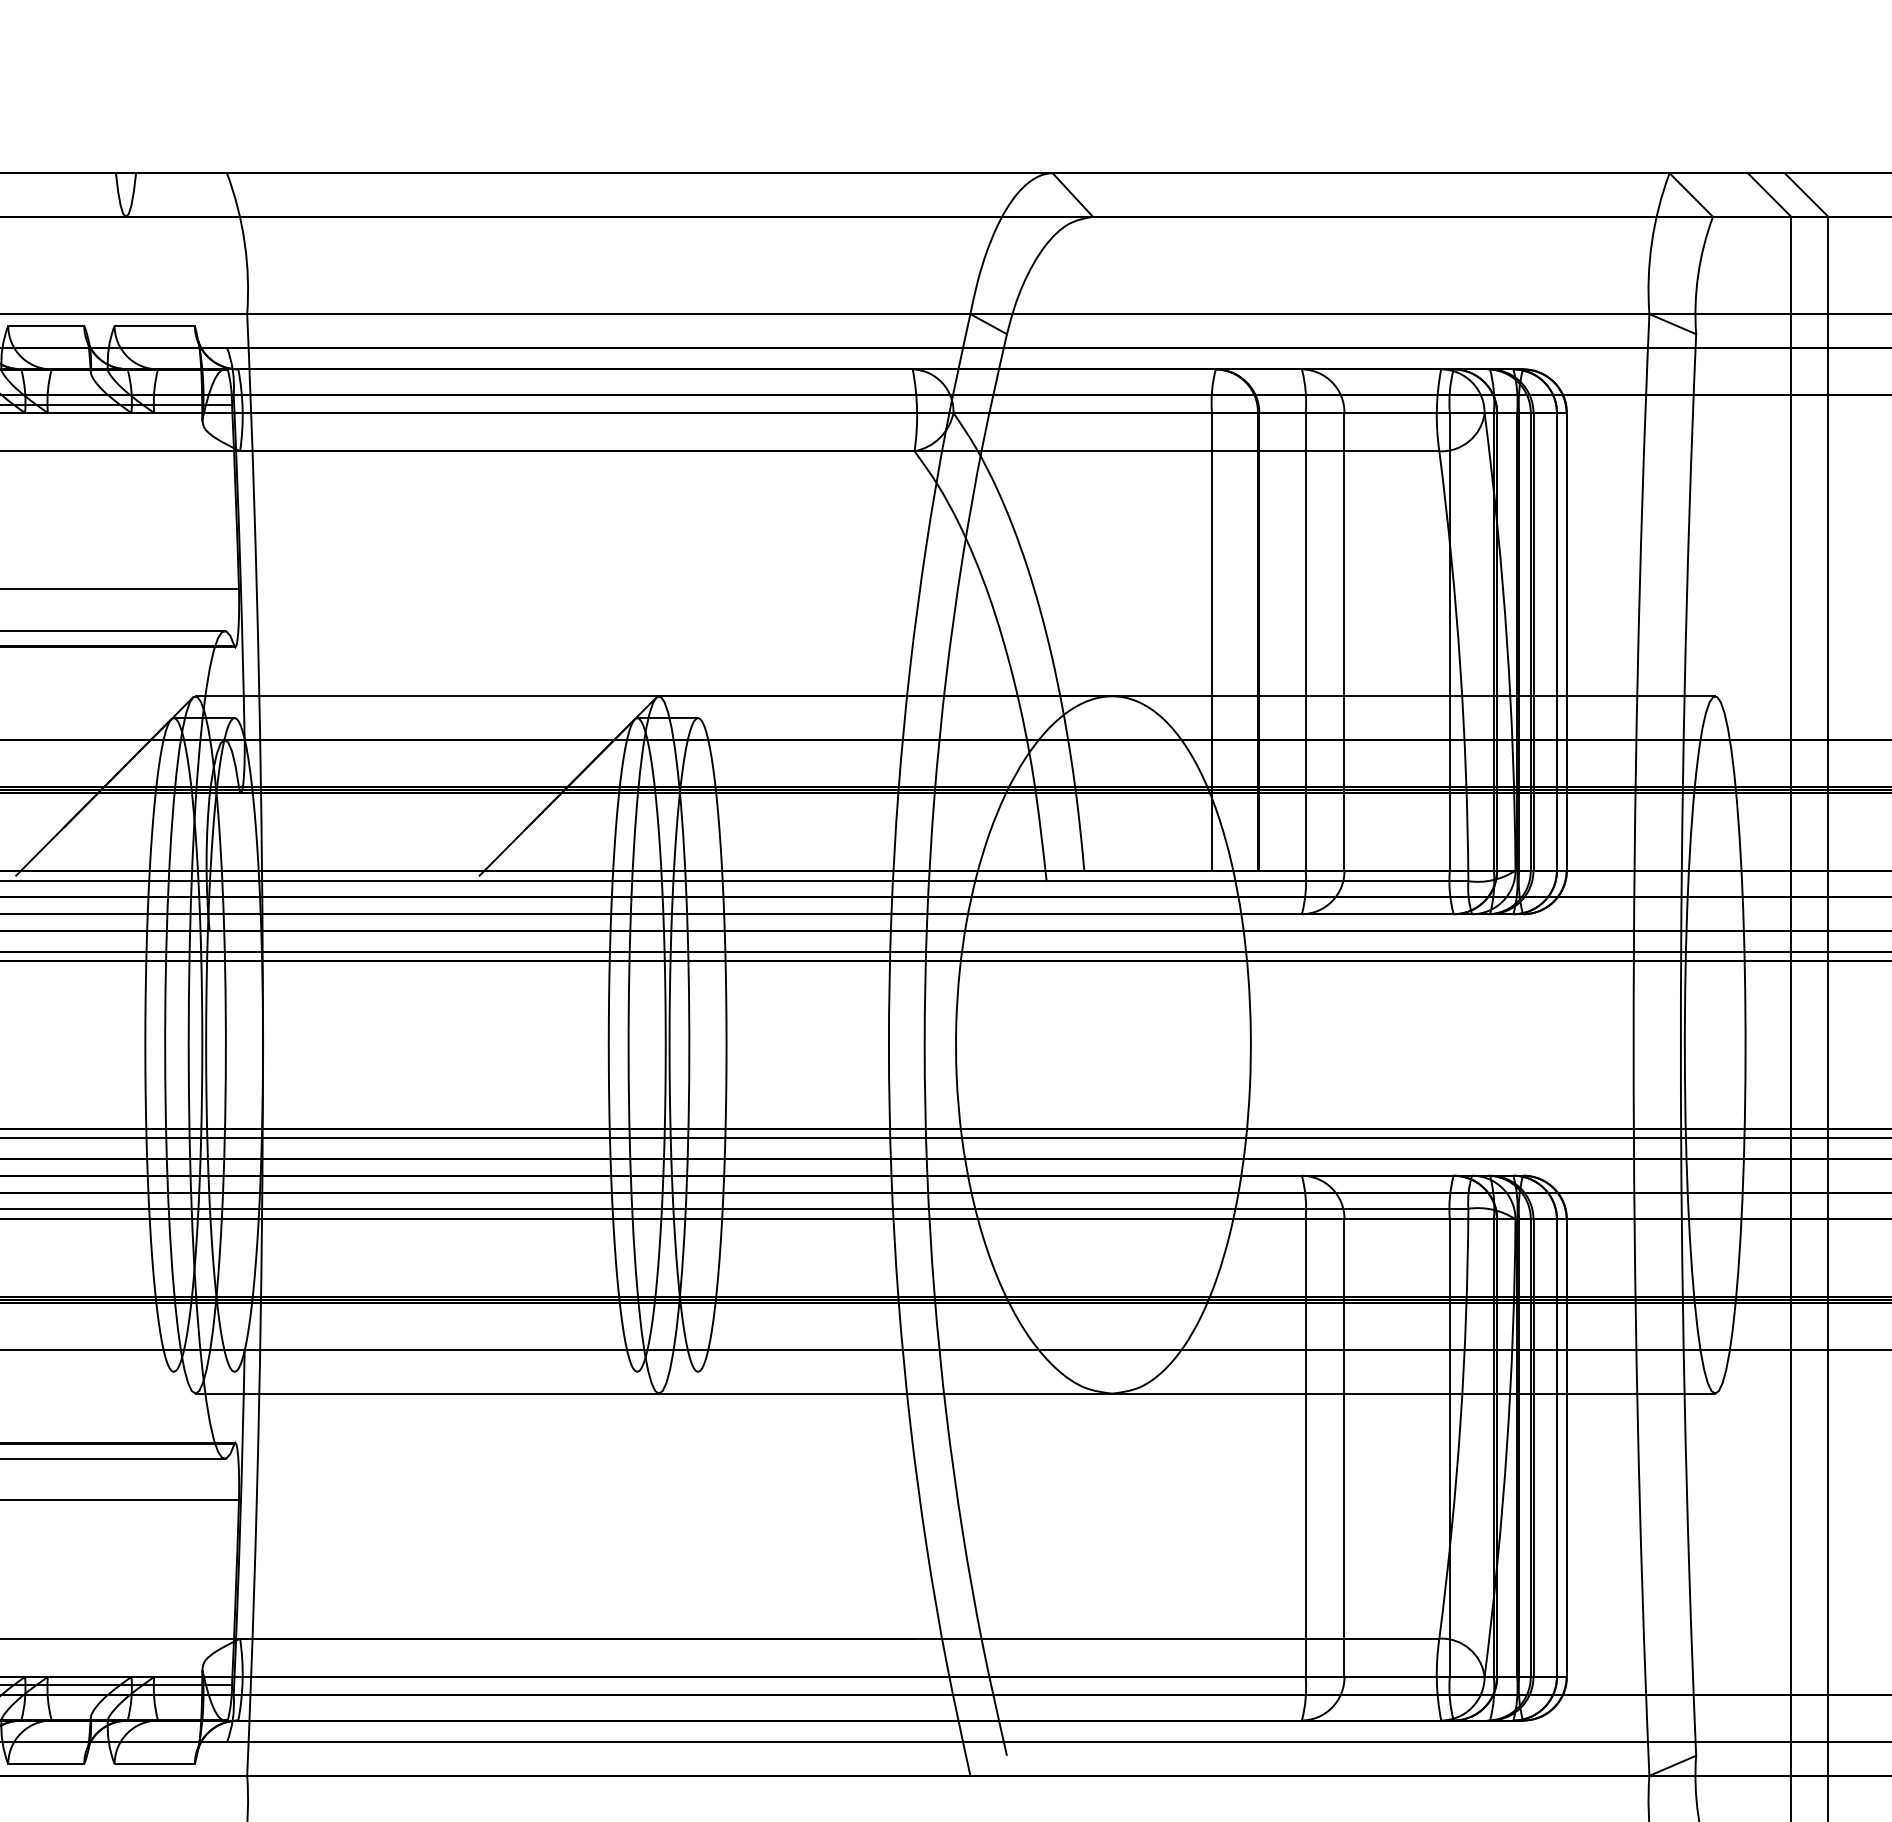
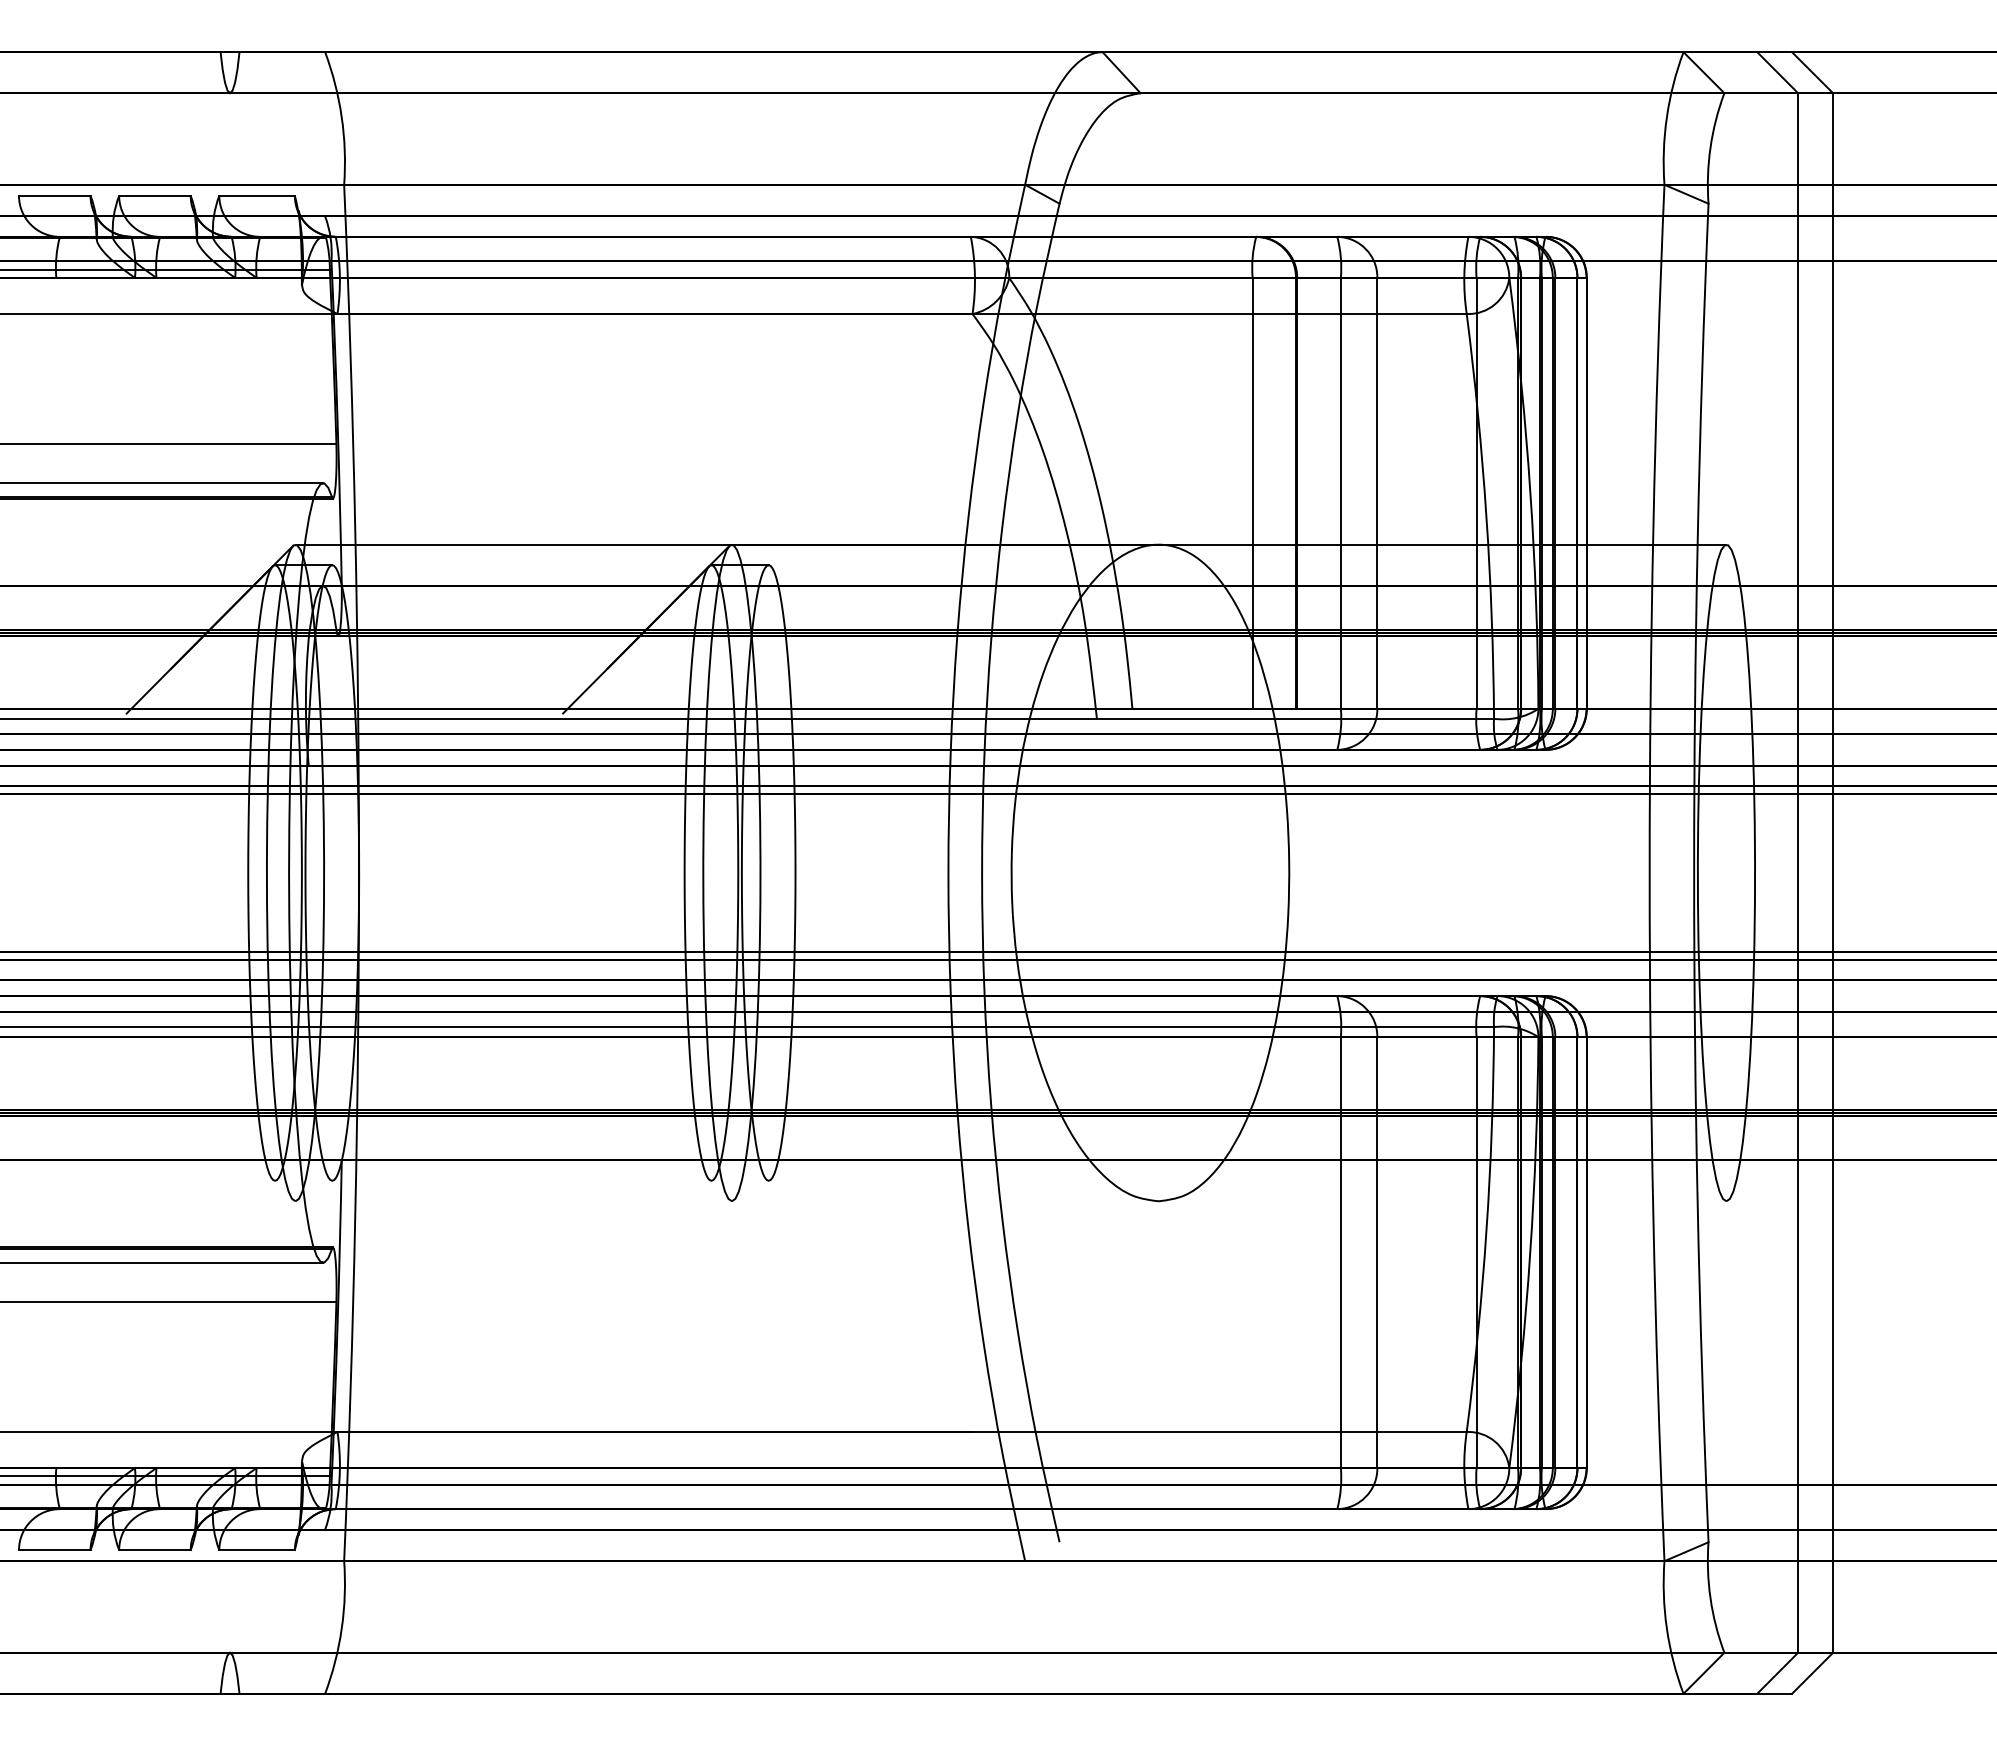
line: (954, 1393) -> (1010, 1201), removed

